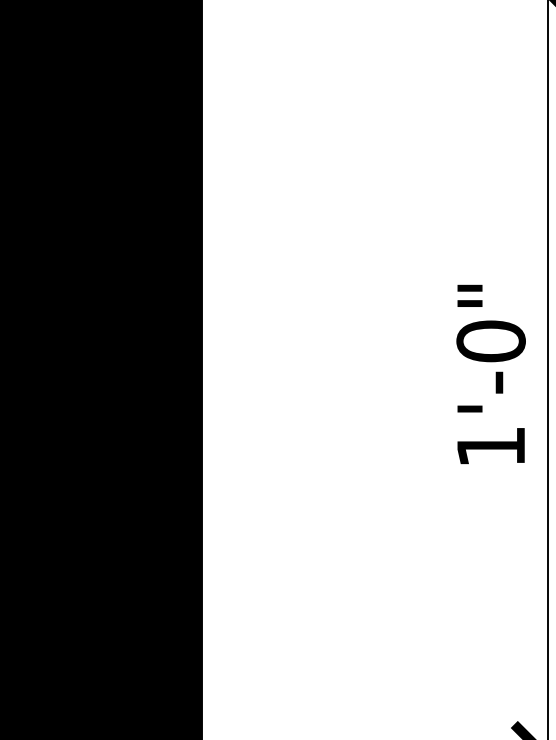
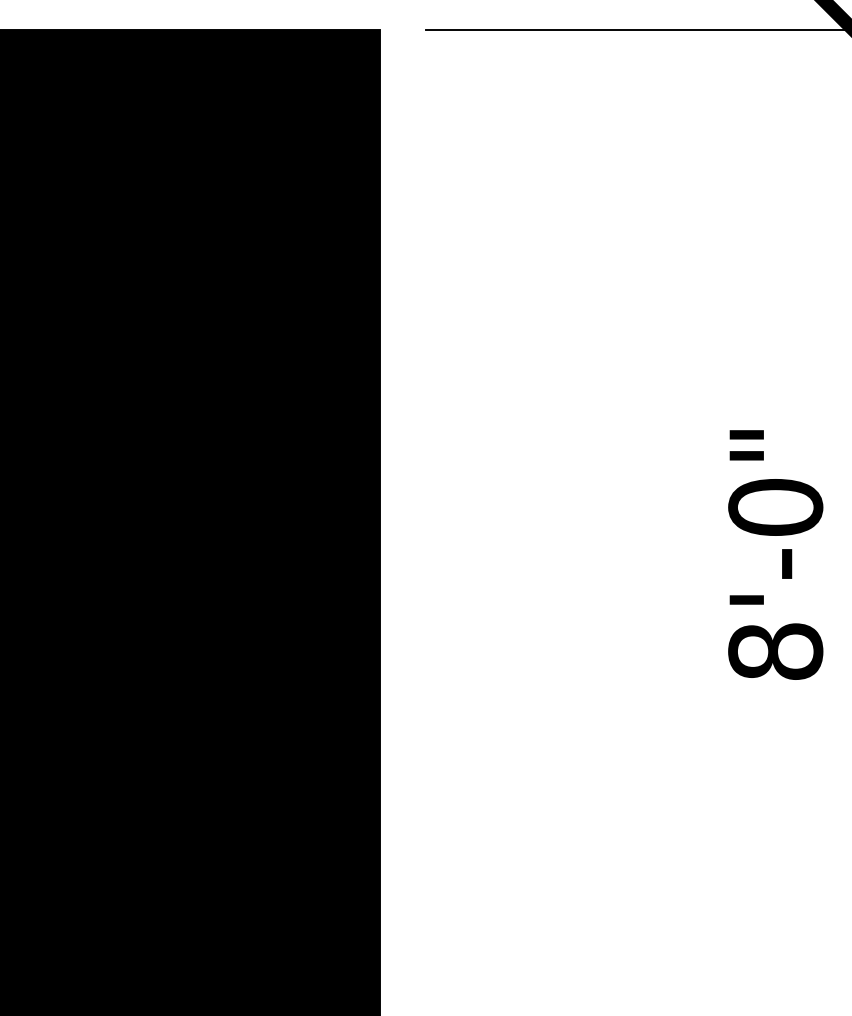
text: (490, 446) -> (775, 651), 1'-0" -> 8'-0"

